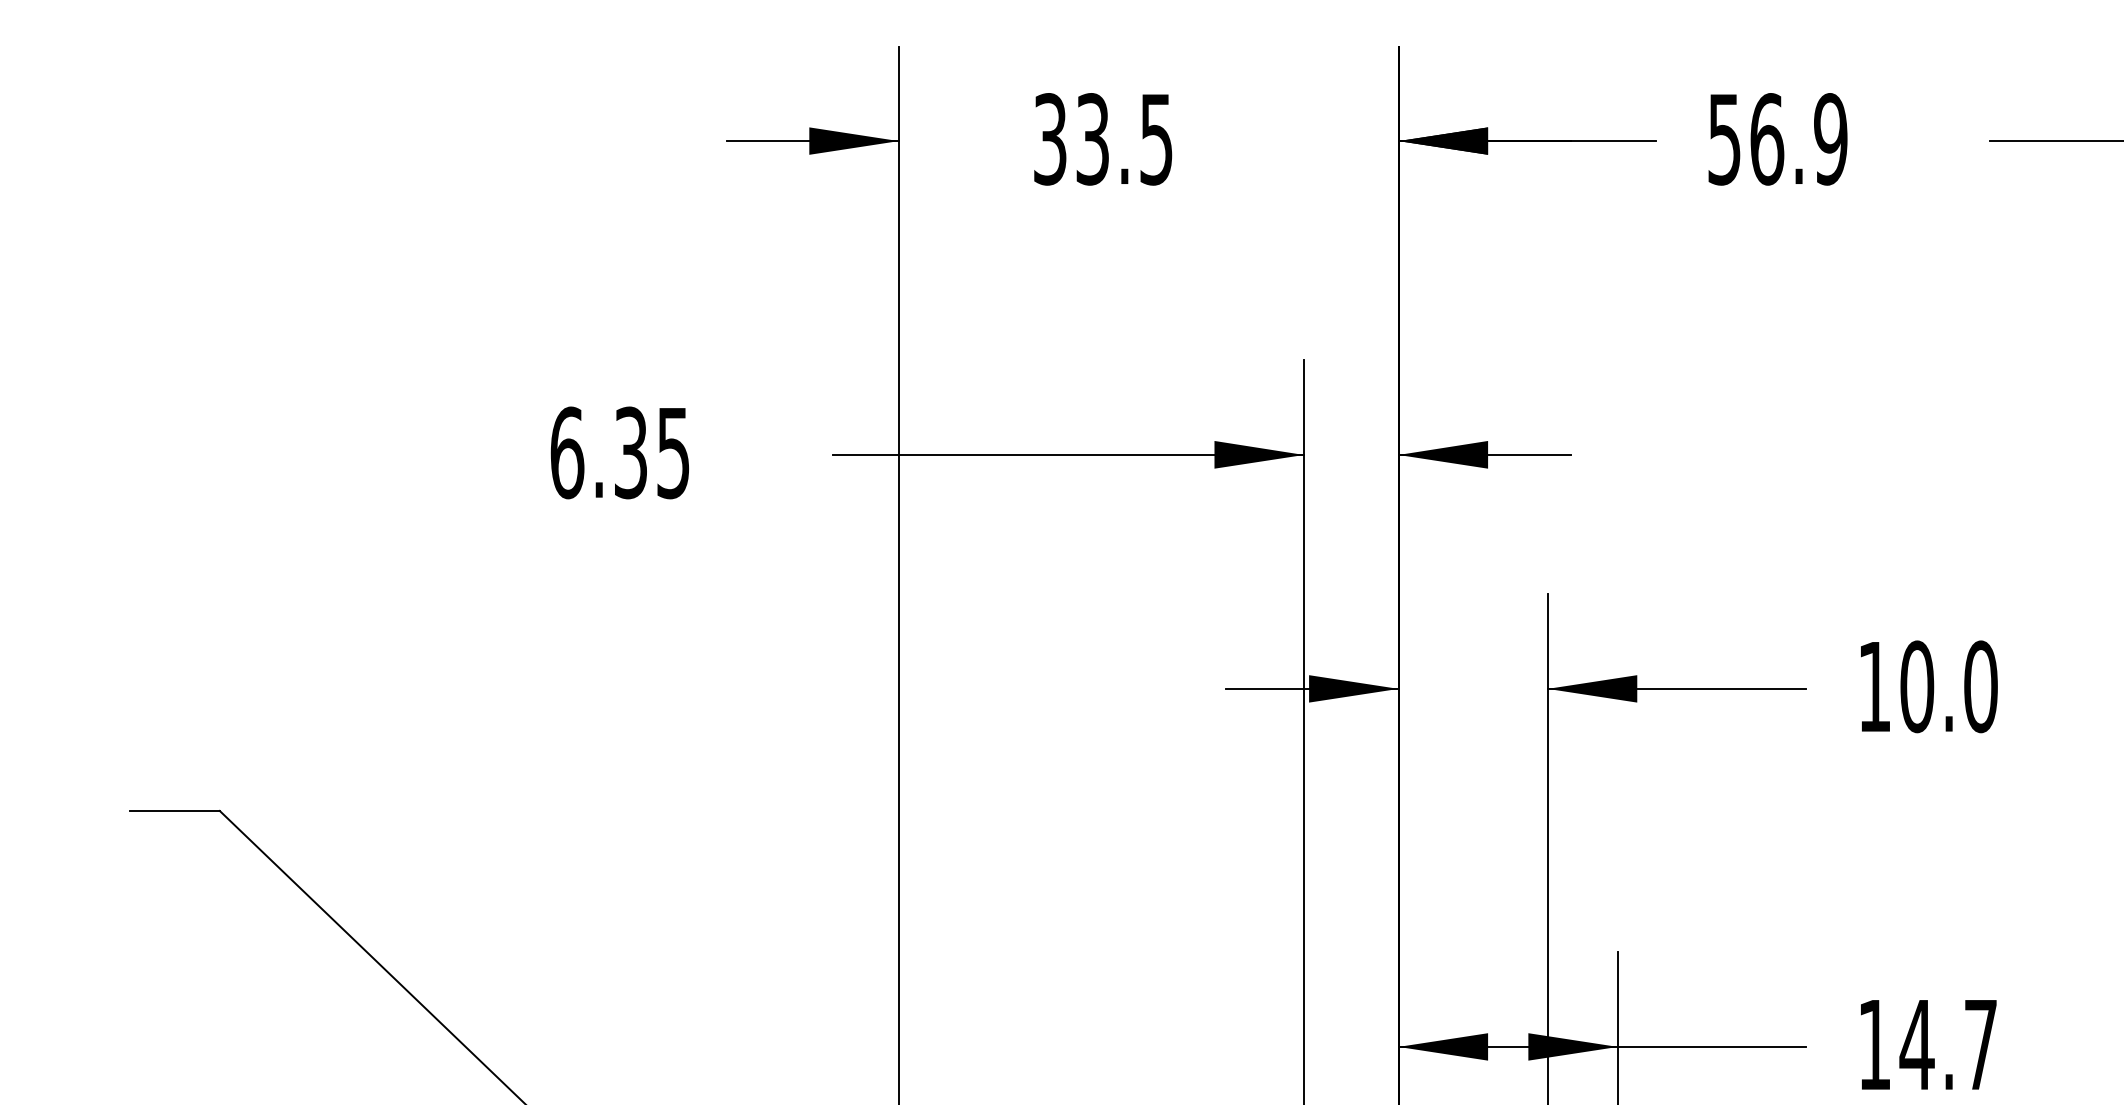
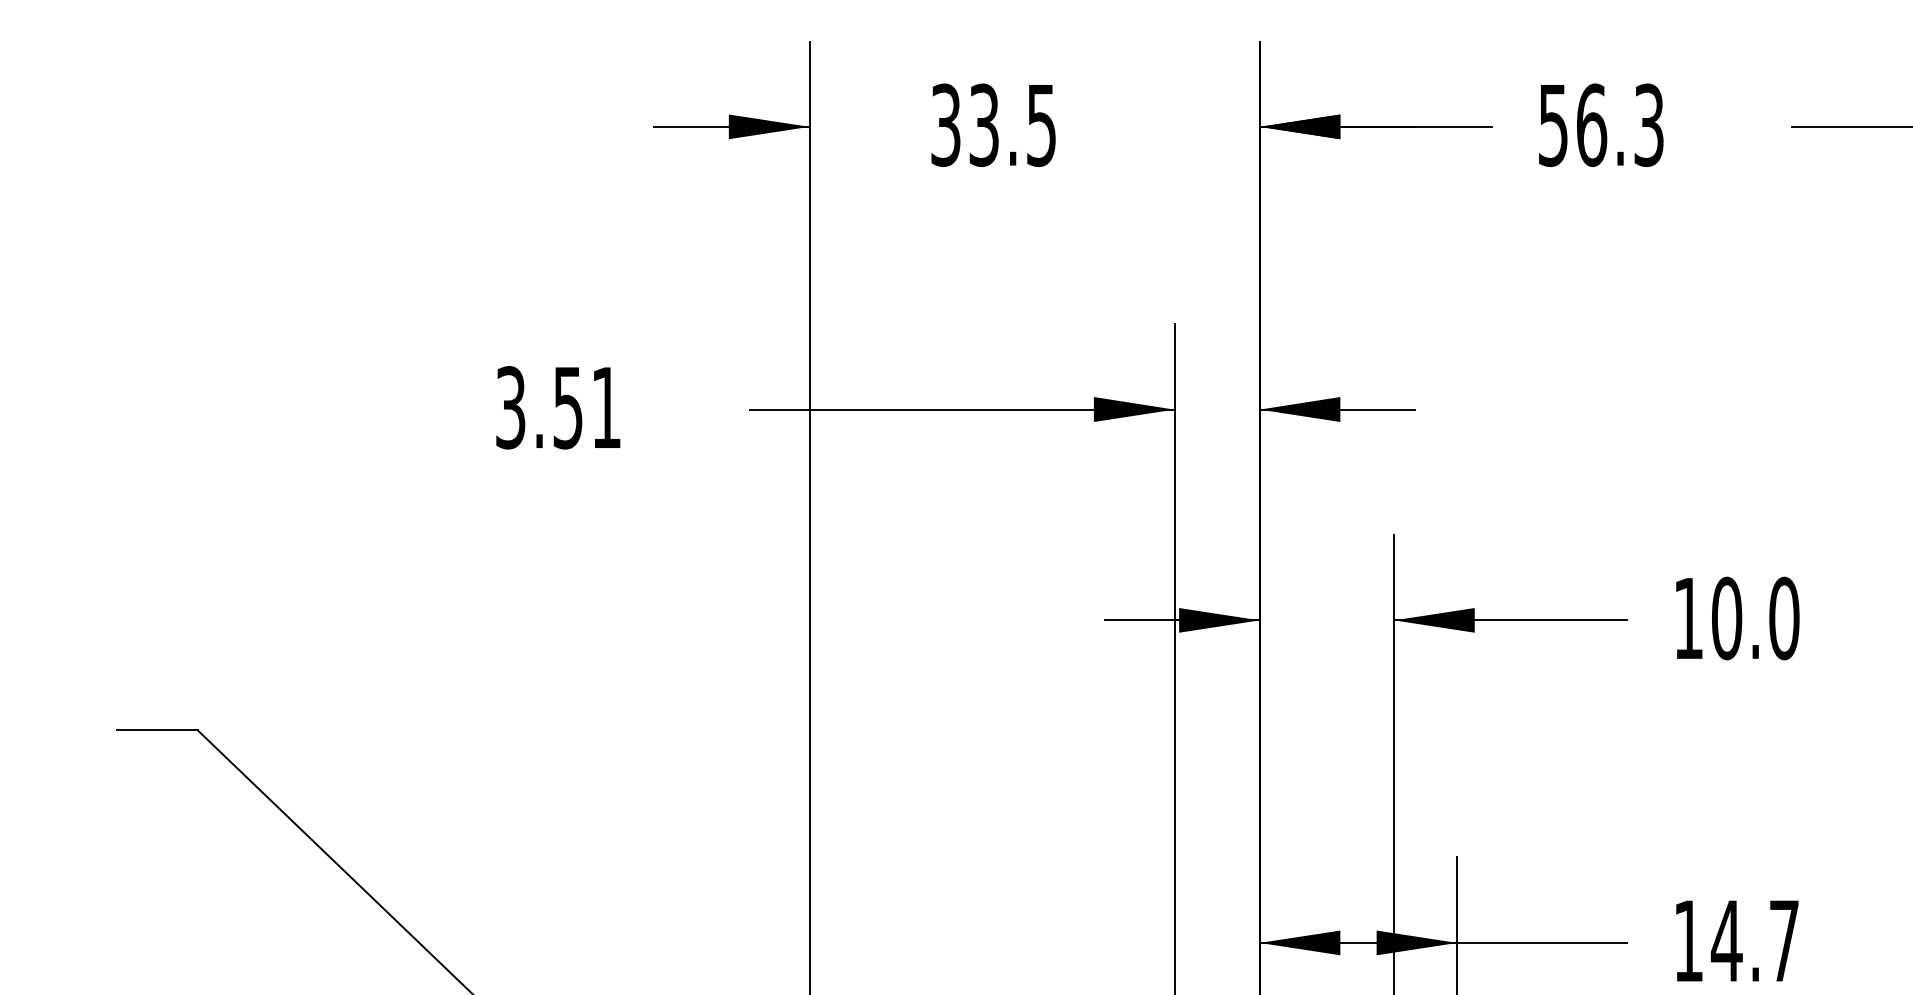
text: (1830, 139) -> (1648, 125), 56.9 -> 56.3
text: (619, 452) -> (557, 407), 6.35 -> 3.51

